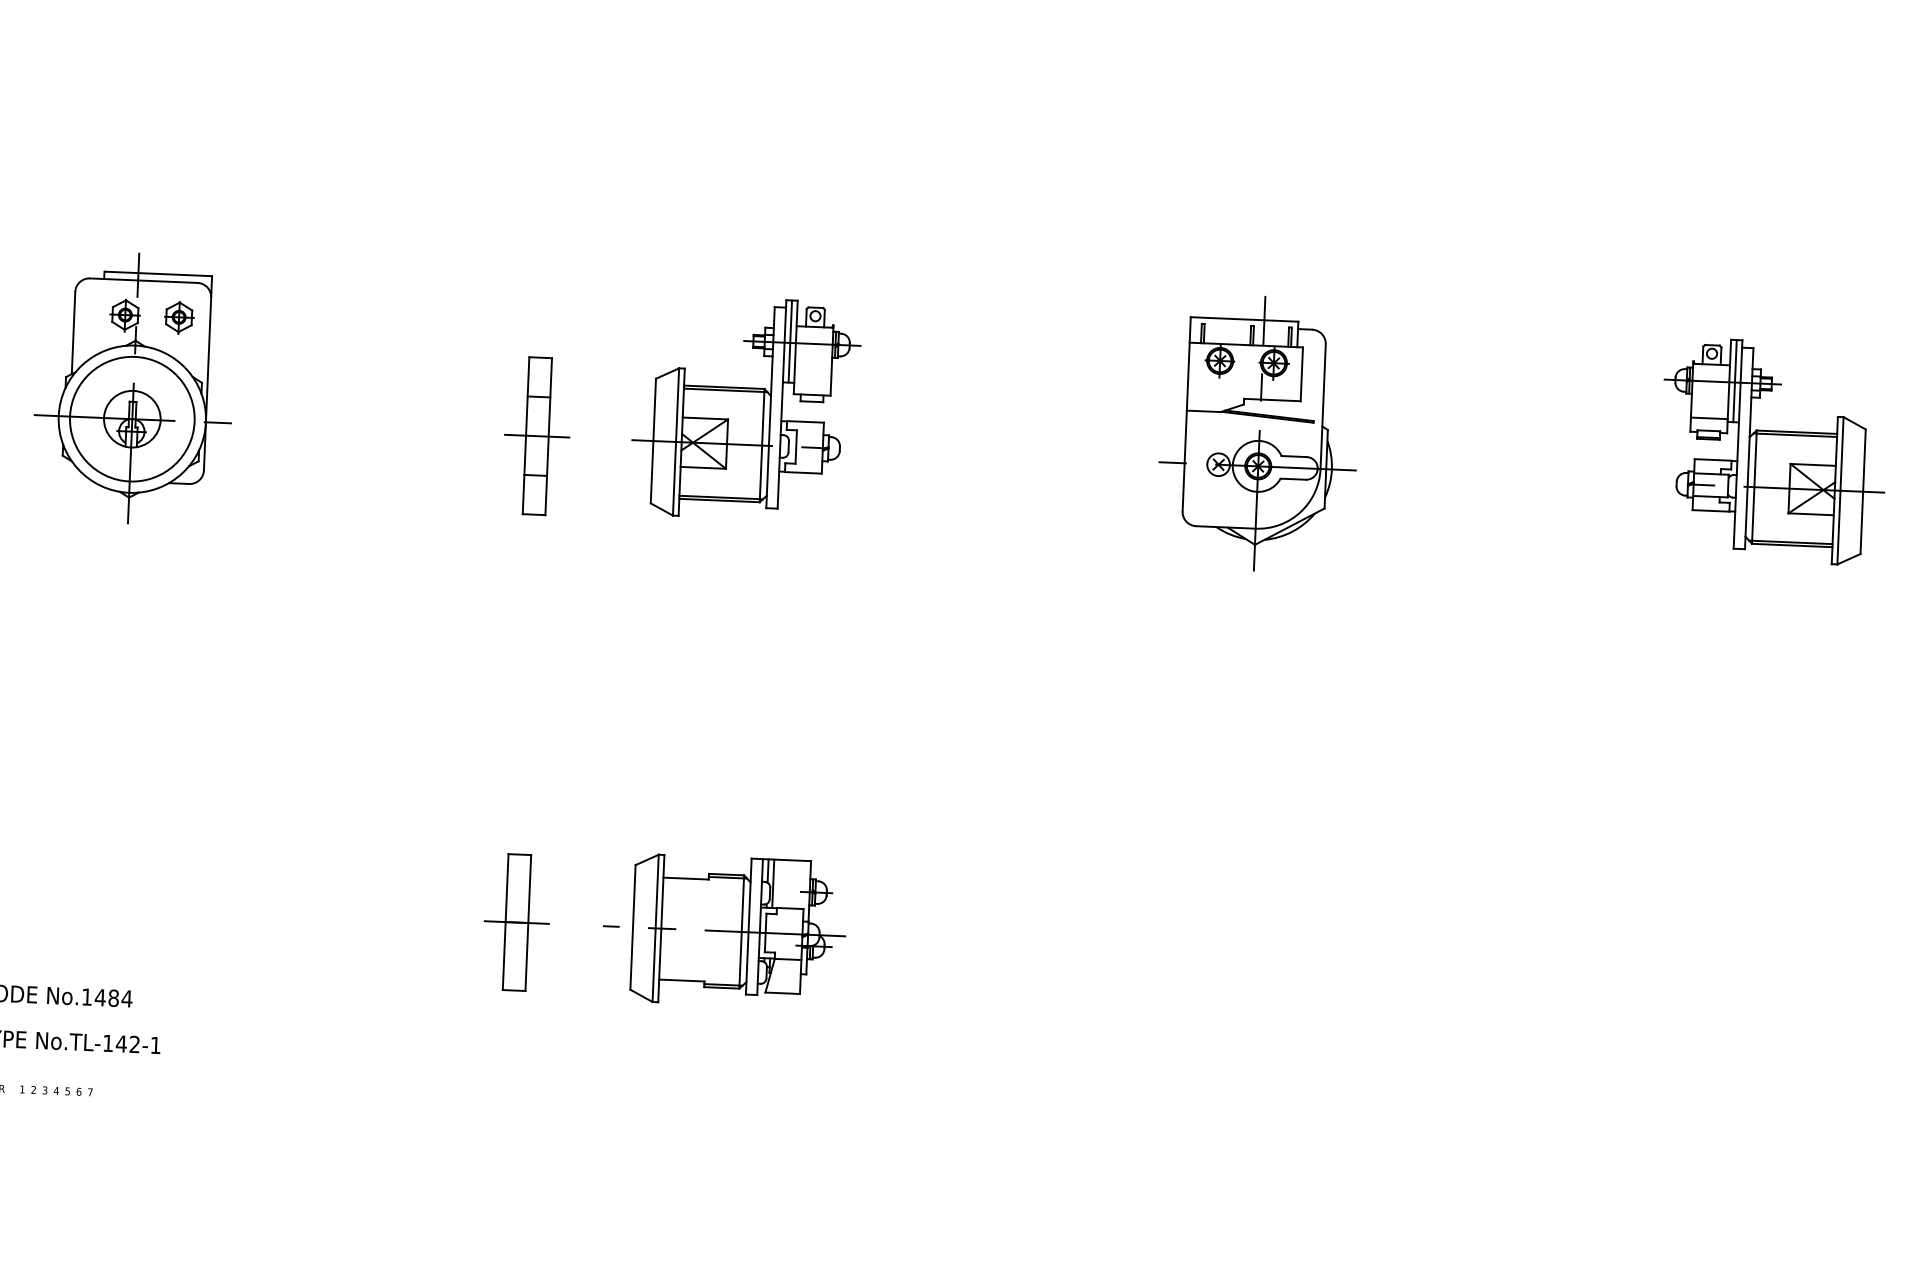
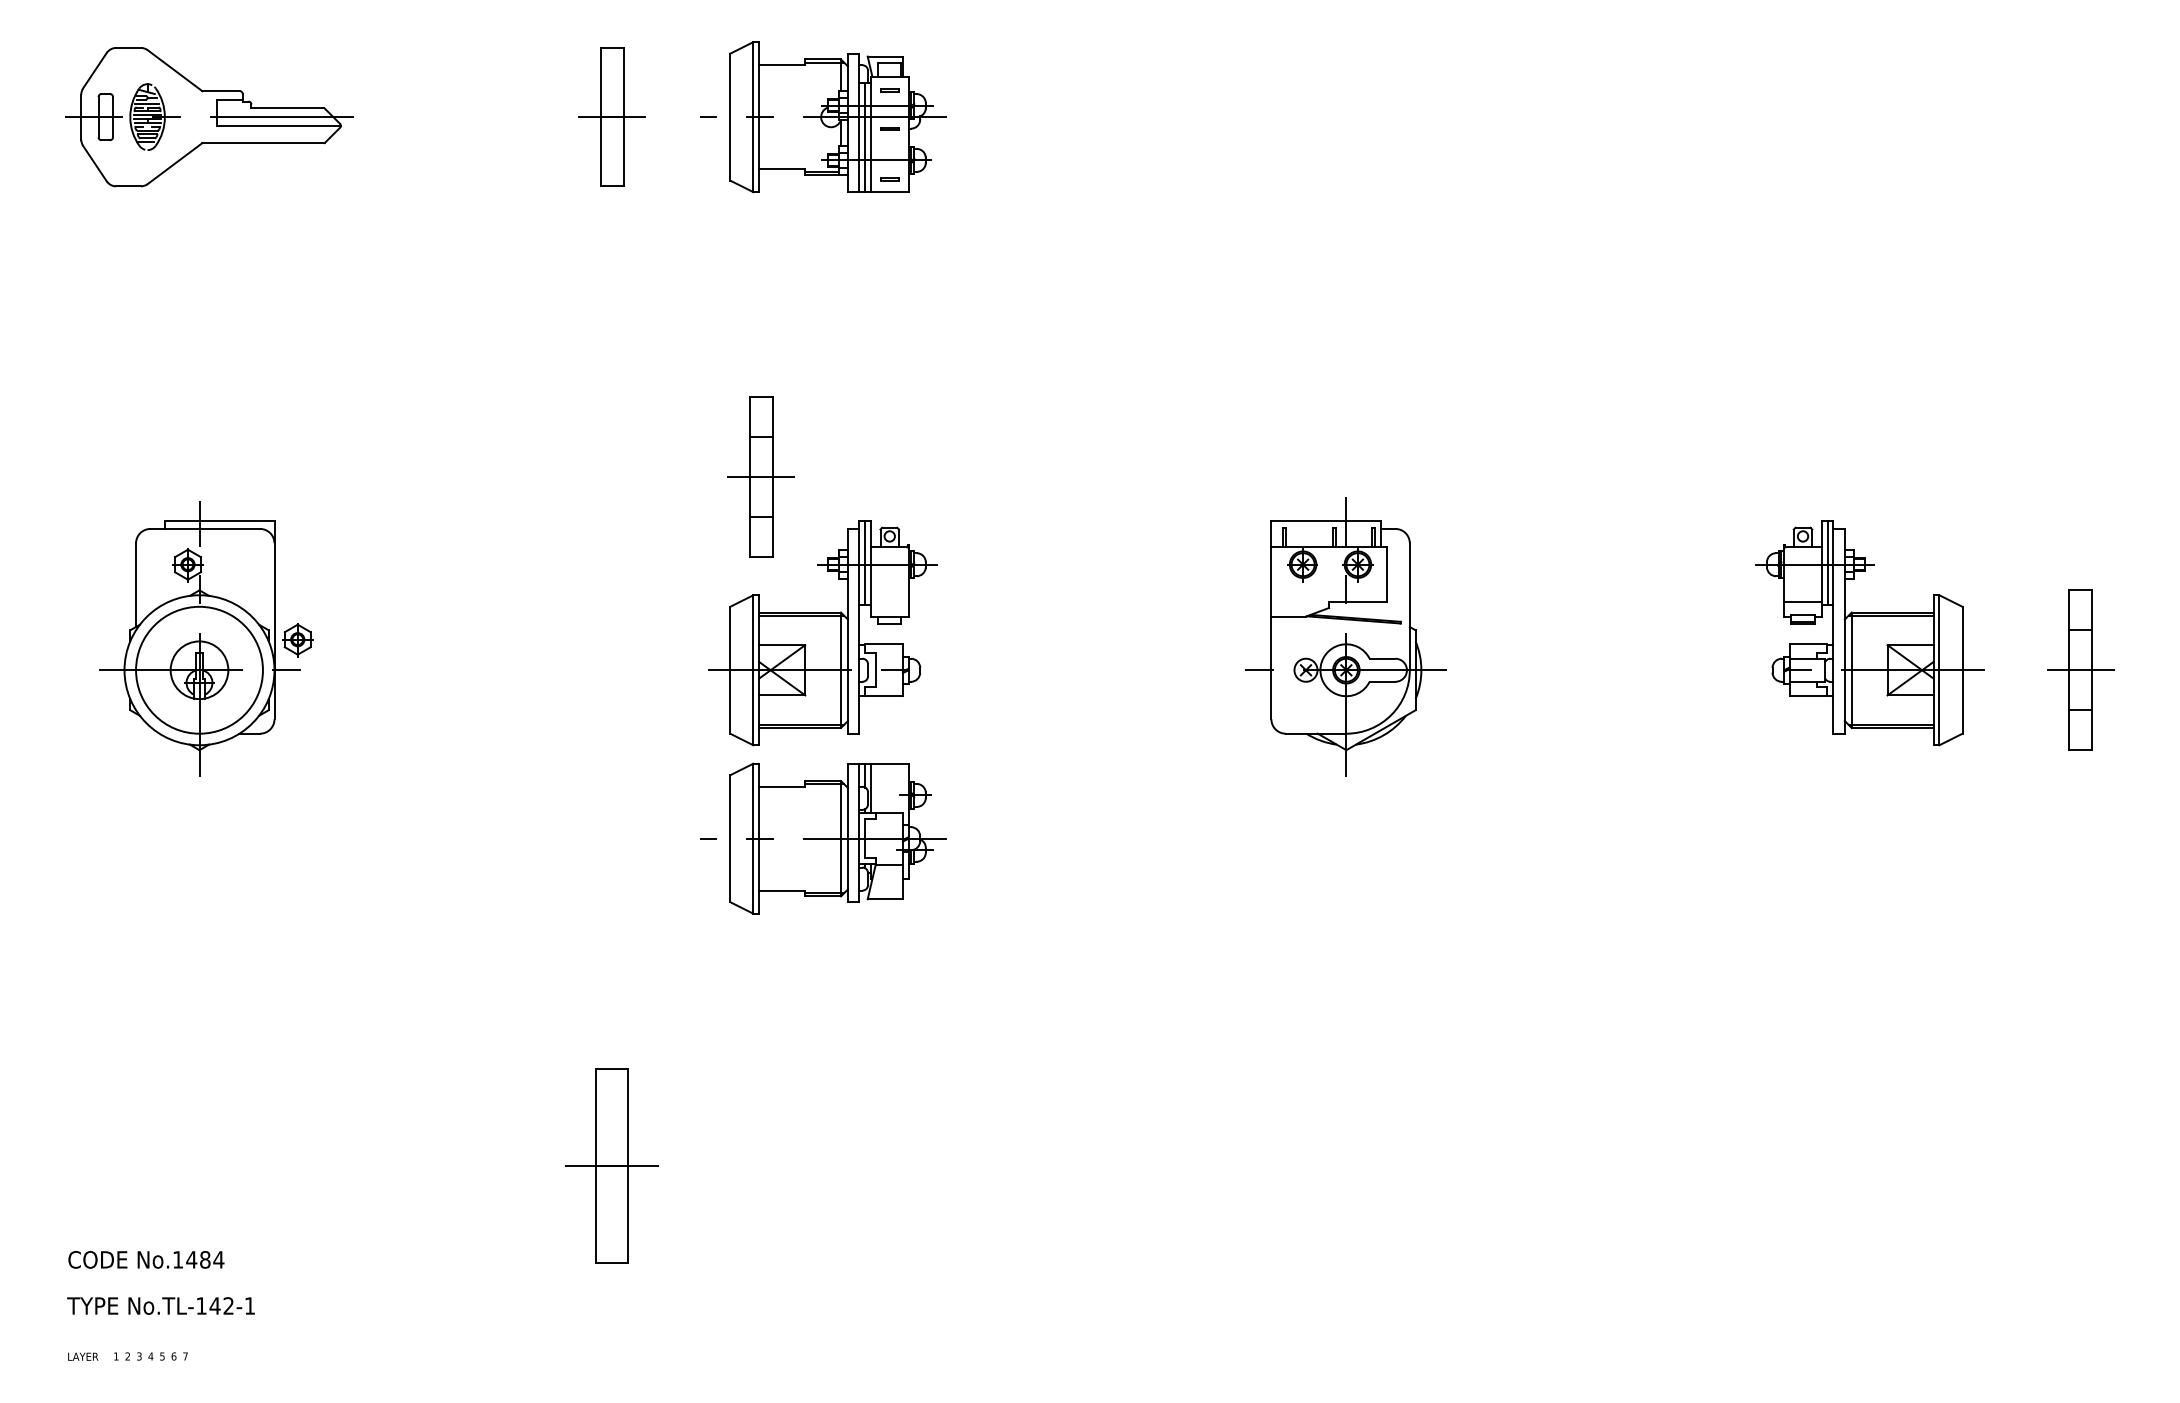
part: (178, 318) -> (297, 640), moved
part: (536, 435) -> (760, 476), moved
part: (516, 922) -> (611, 1165), size x1.4
part: (724, 931) -> (823, 838), moved

